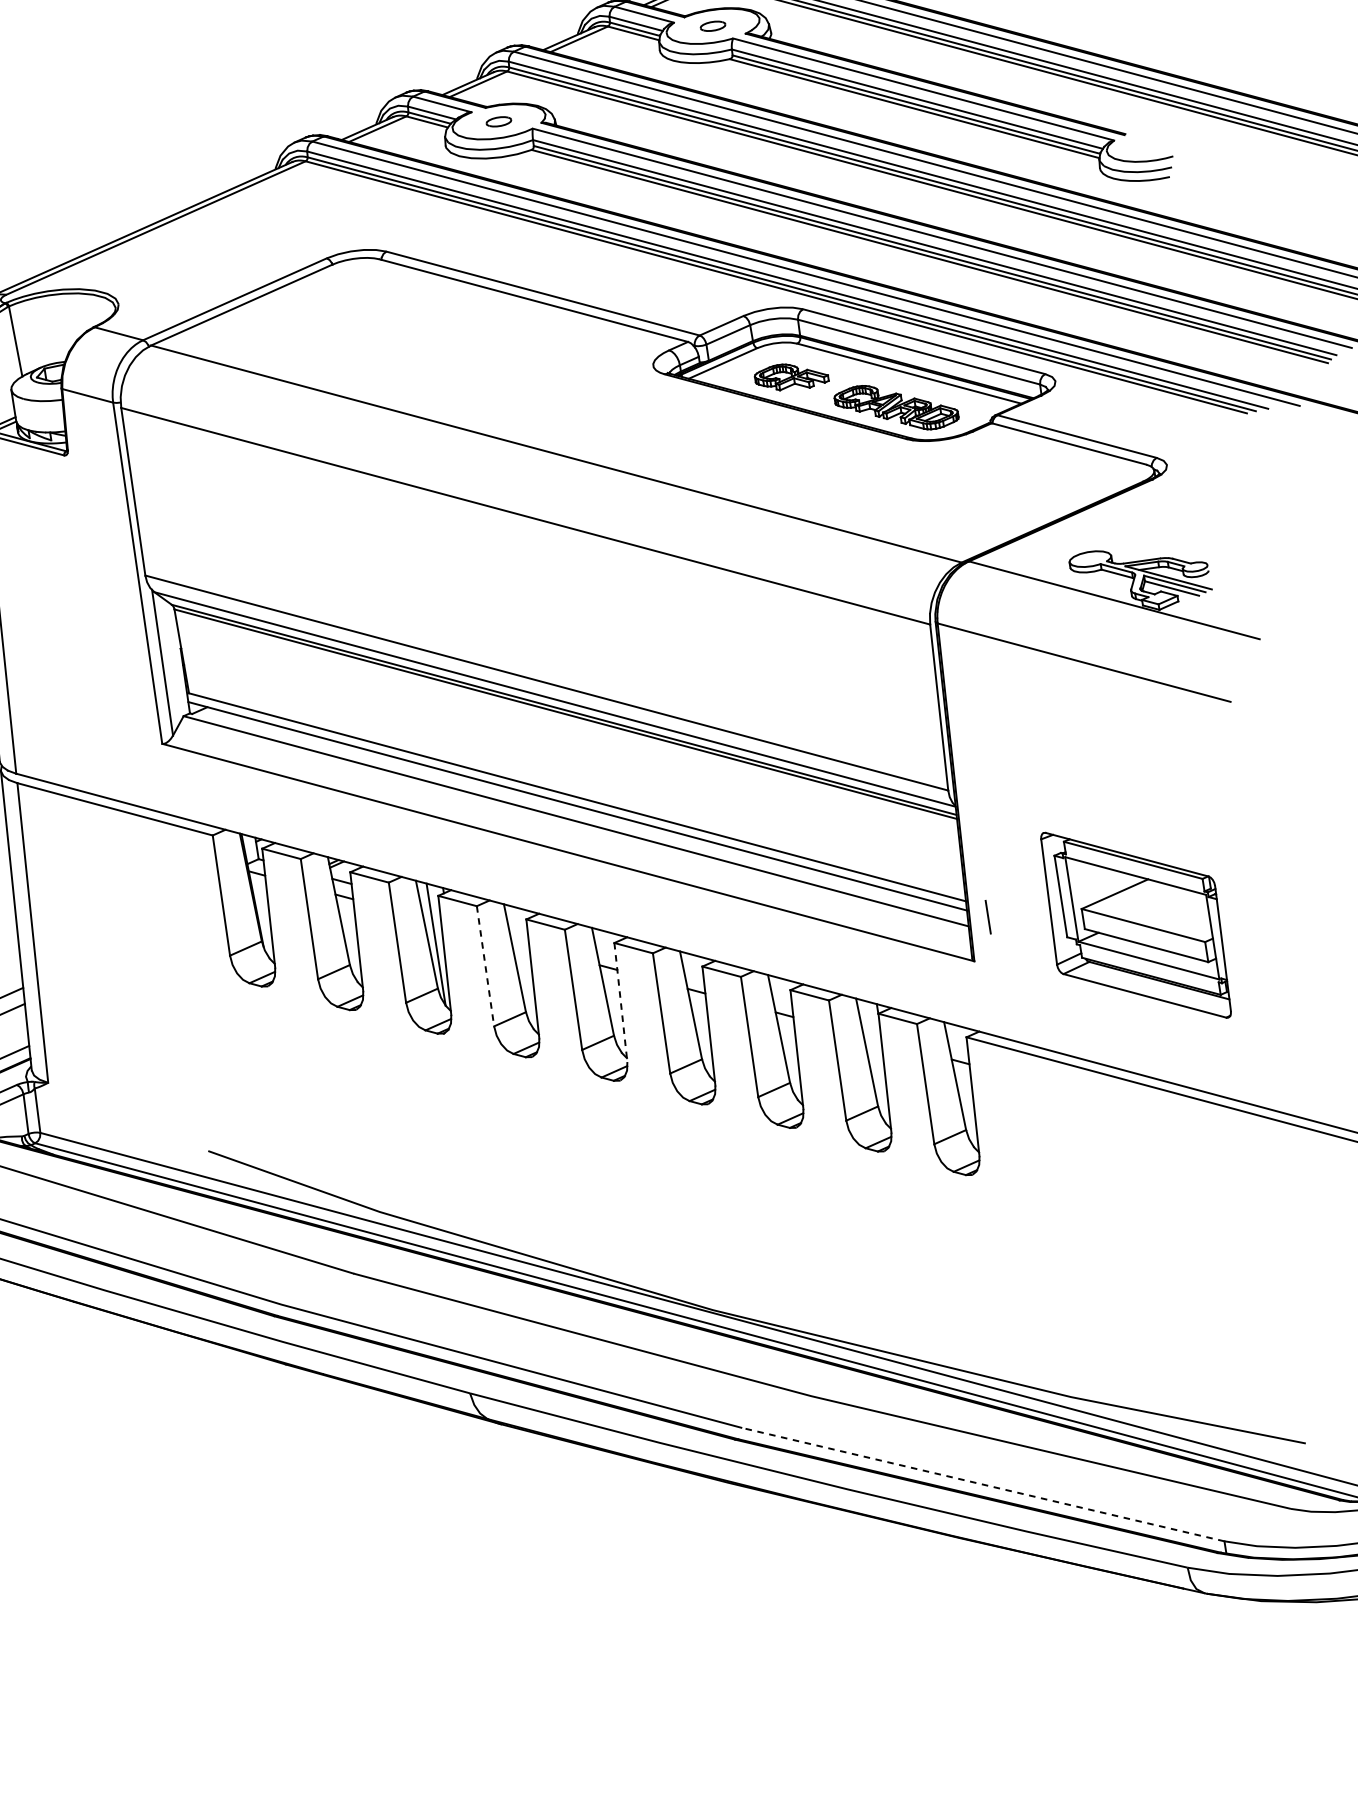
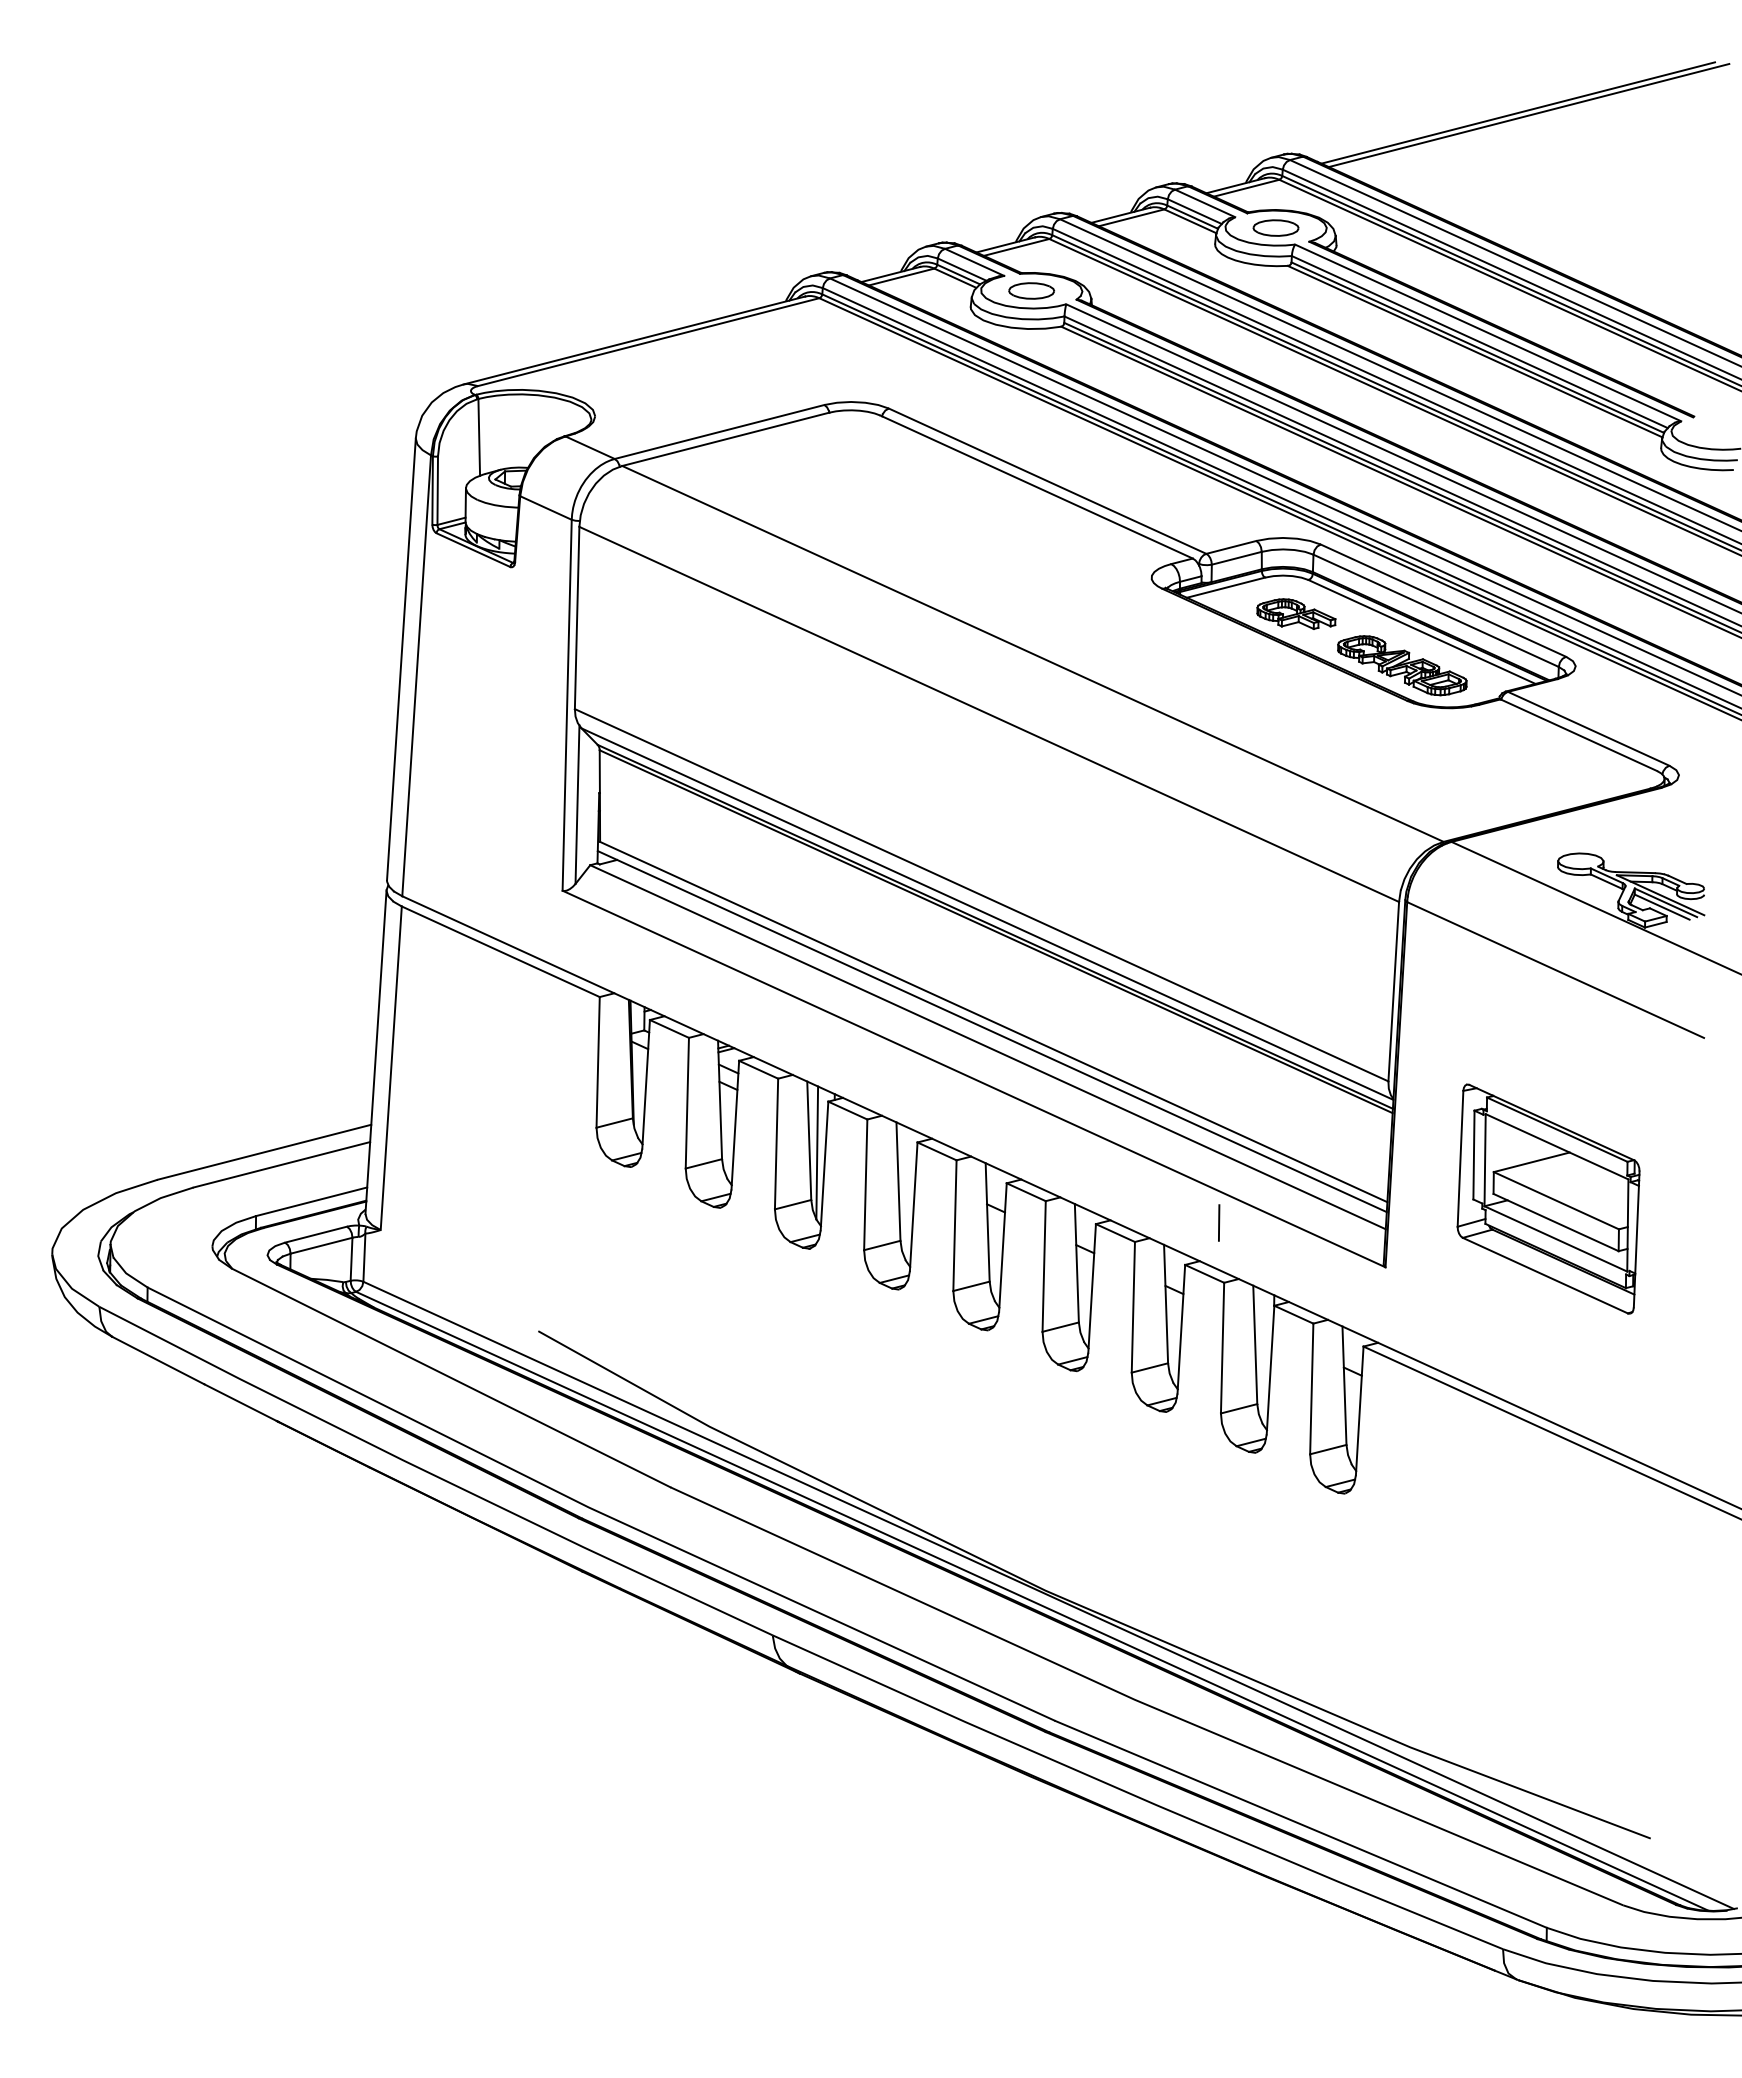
part: (712, 25) -> (1275, 227), size x1.67
part: (498, 121) -> (1031, 290), size x1.67
line: (988, 916) -> (1219, 1222), moved
part: (1135, 924) -> (1548, 1198), moved
line: (485, 966) -> (865, 1185), dashed -> solid
line: (620, 1003) -> (1002, 1248), dashed -> solid
line: (983, 1484) -> (1301, 1824), dashed -> solid

